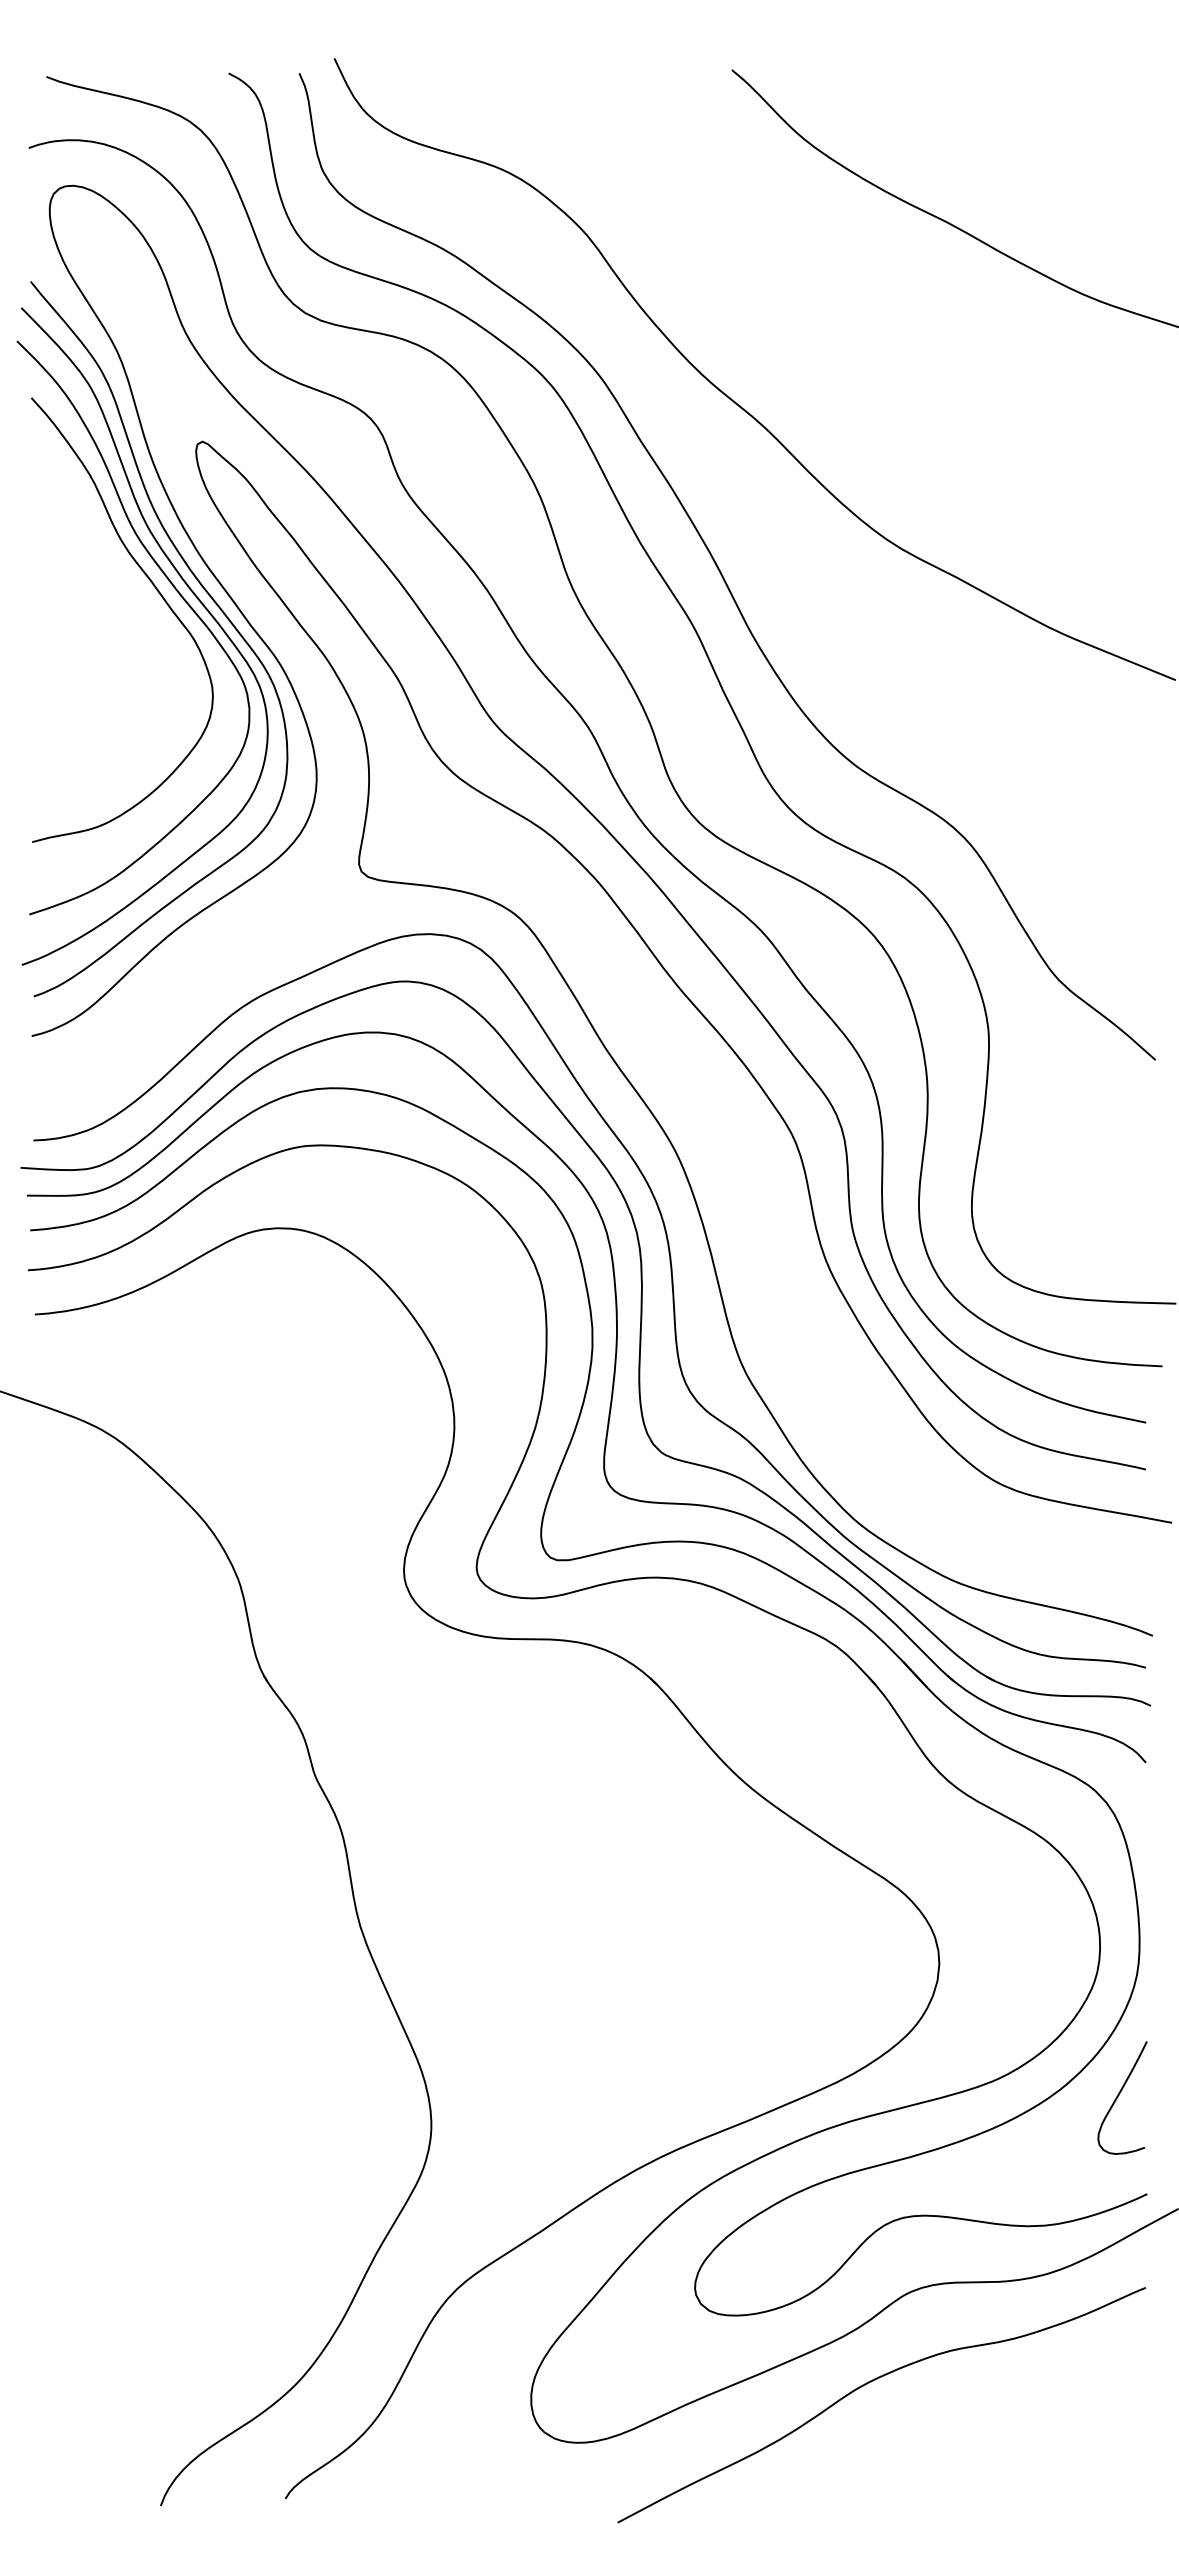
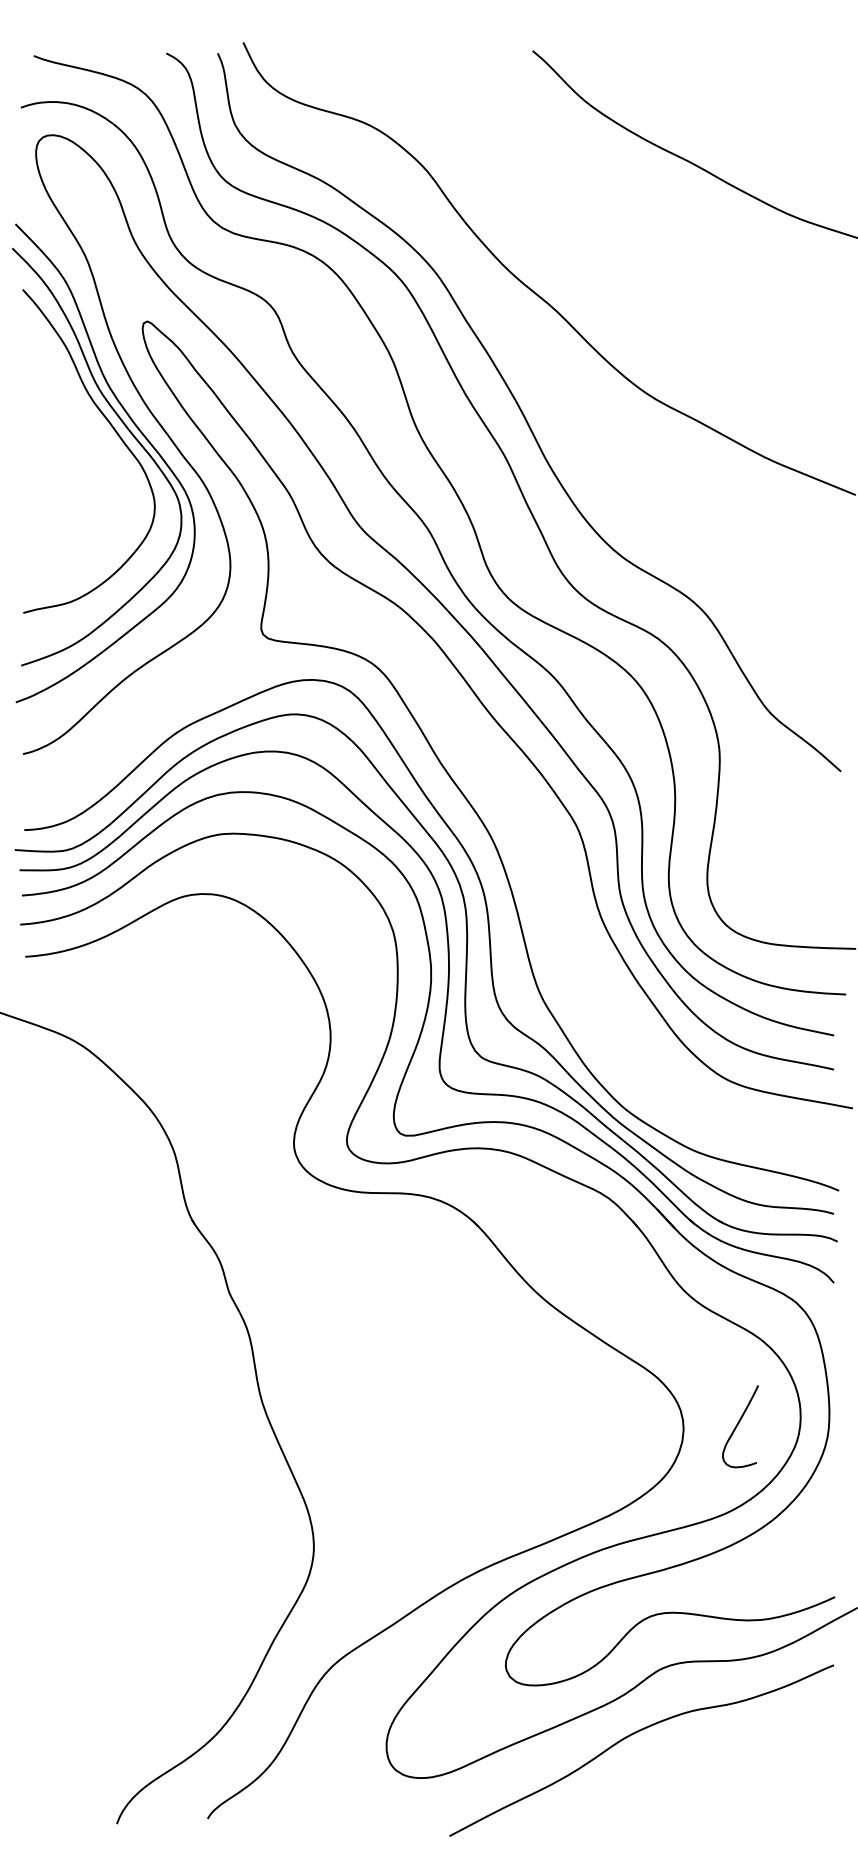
curve: (211, 599) -> (153, 436), removed
curve: (1119, 2095) -> (738, 1424), moved

